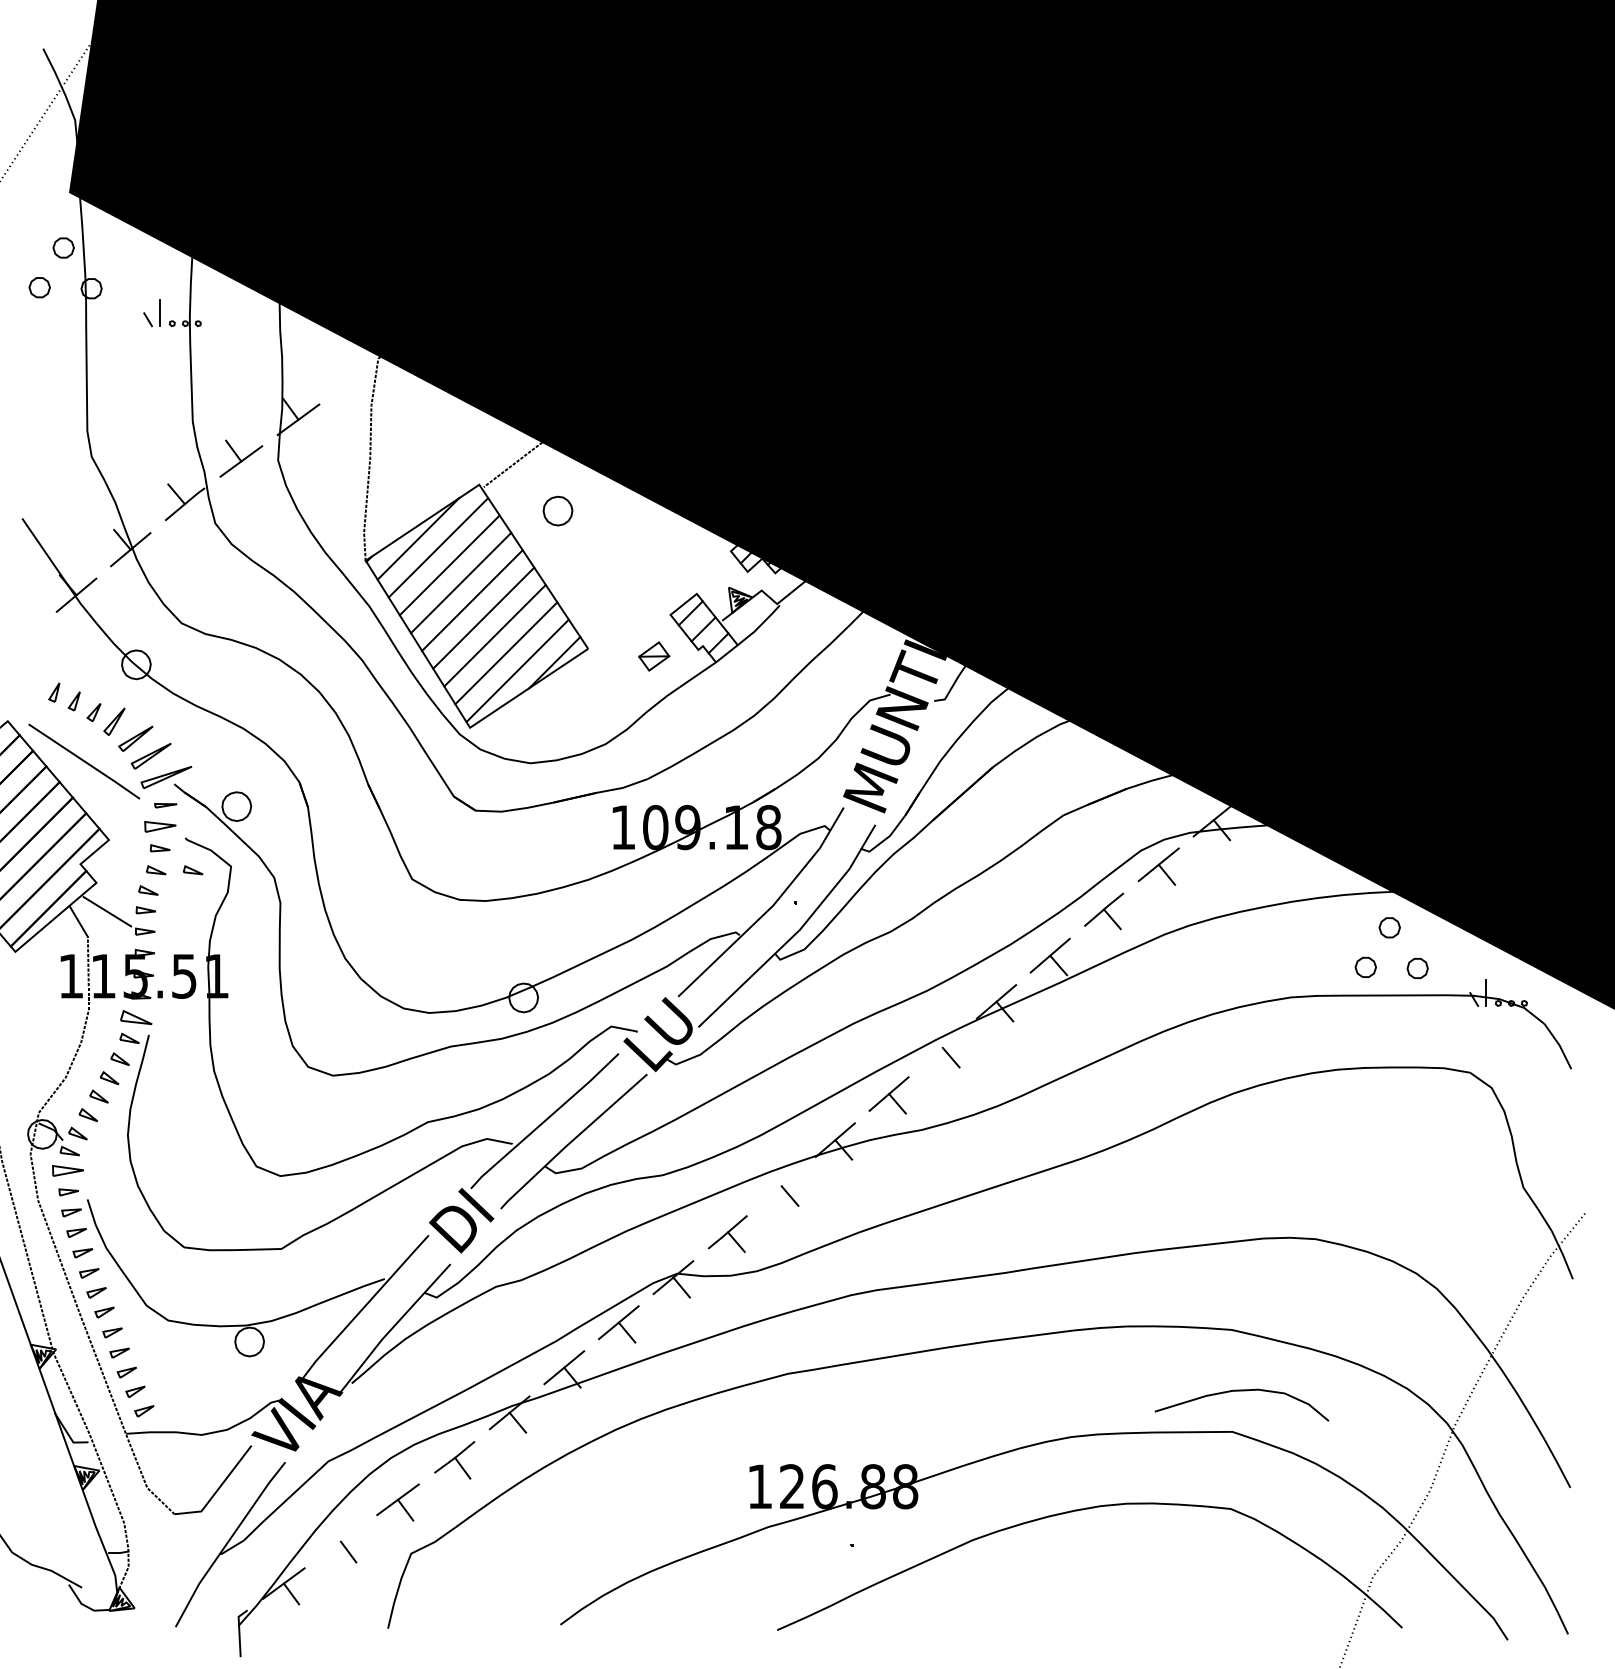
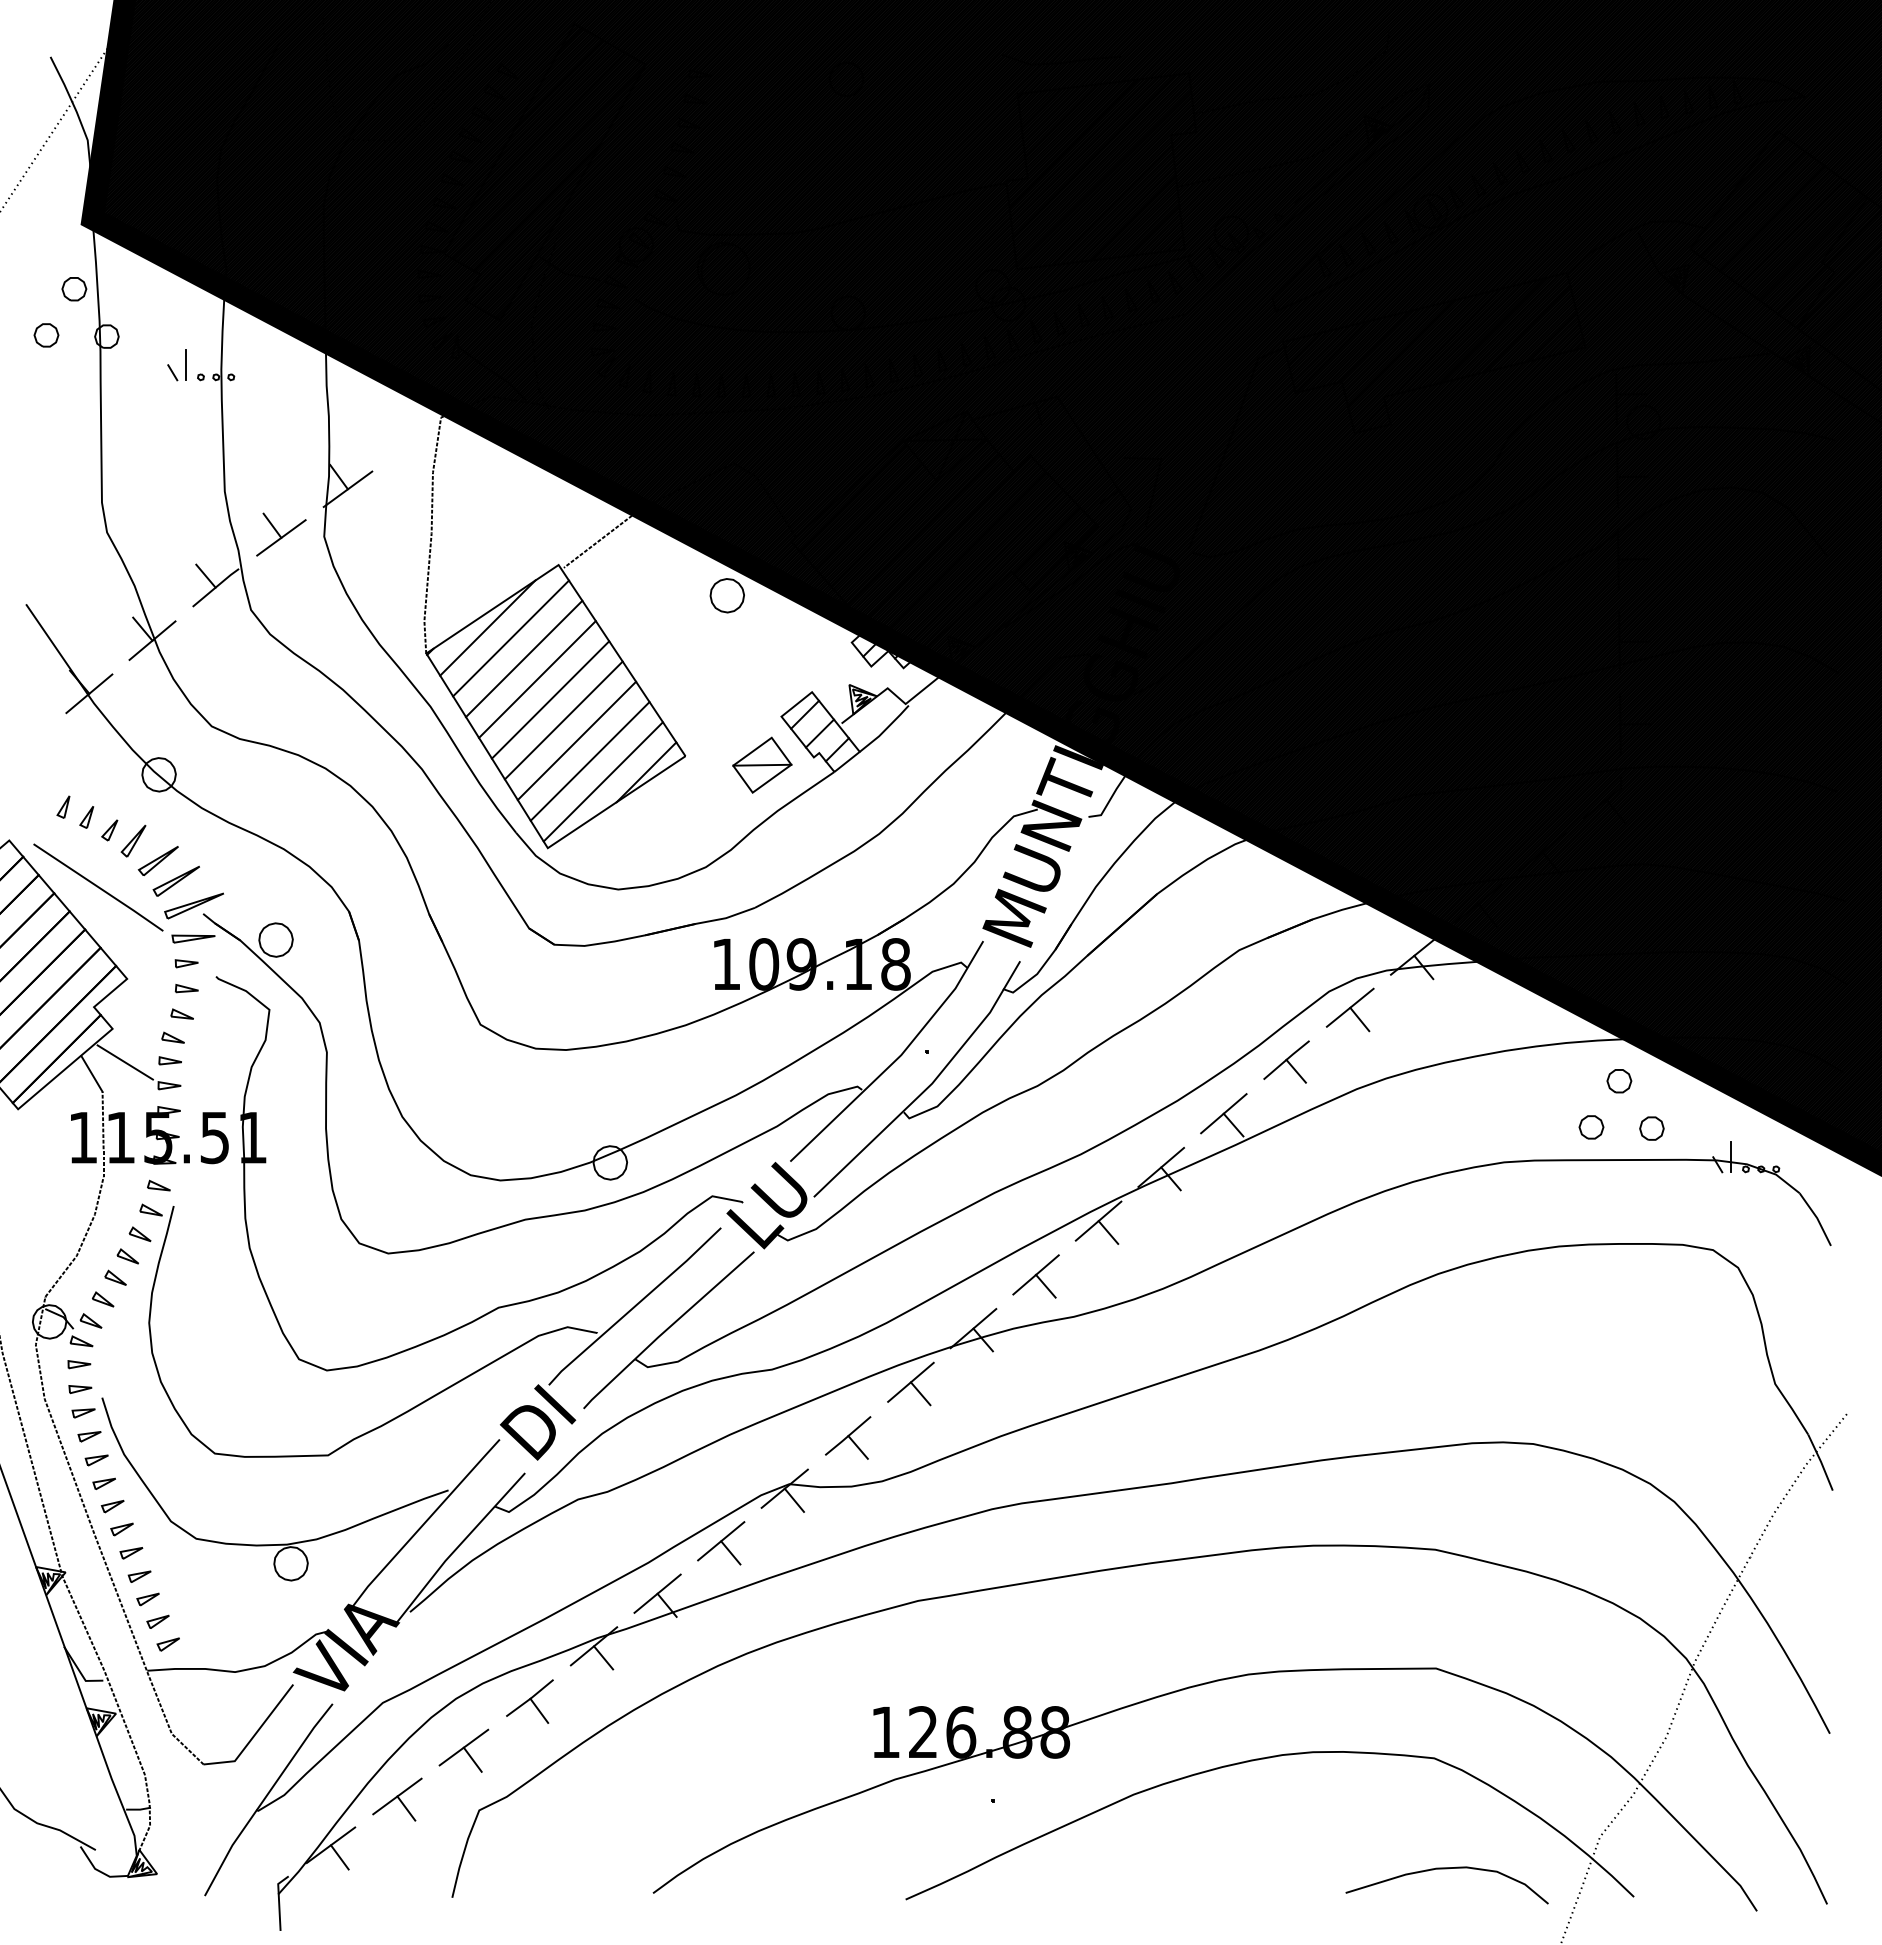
part: (557, 510) -> (726, 595), moved
part: (654, 655) -> (762, 764), size x1.67
part: (165, 805) -> (193, 938), size x1.67
part: (159, 826) -> (186, 963), size x0.62
part: (192, 869) -> (224, 1013), removed
part: (135, 1017) -> (158, 1185), size x0.62
line: (942, 1047) -> (1098, 1220), added
part: (68, 1170) -> (79, 1364), size x0.62
line: (781, 1185) -> (910, 1381), added
curve: (1241, 1391) -> (1446, 1869), moved
line: (341, 1541) -> (397, 1796), added

